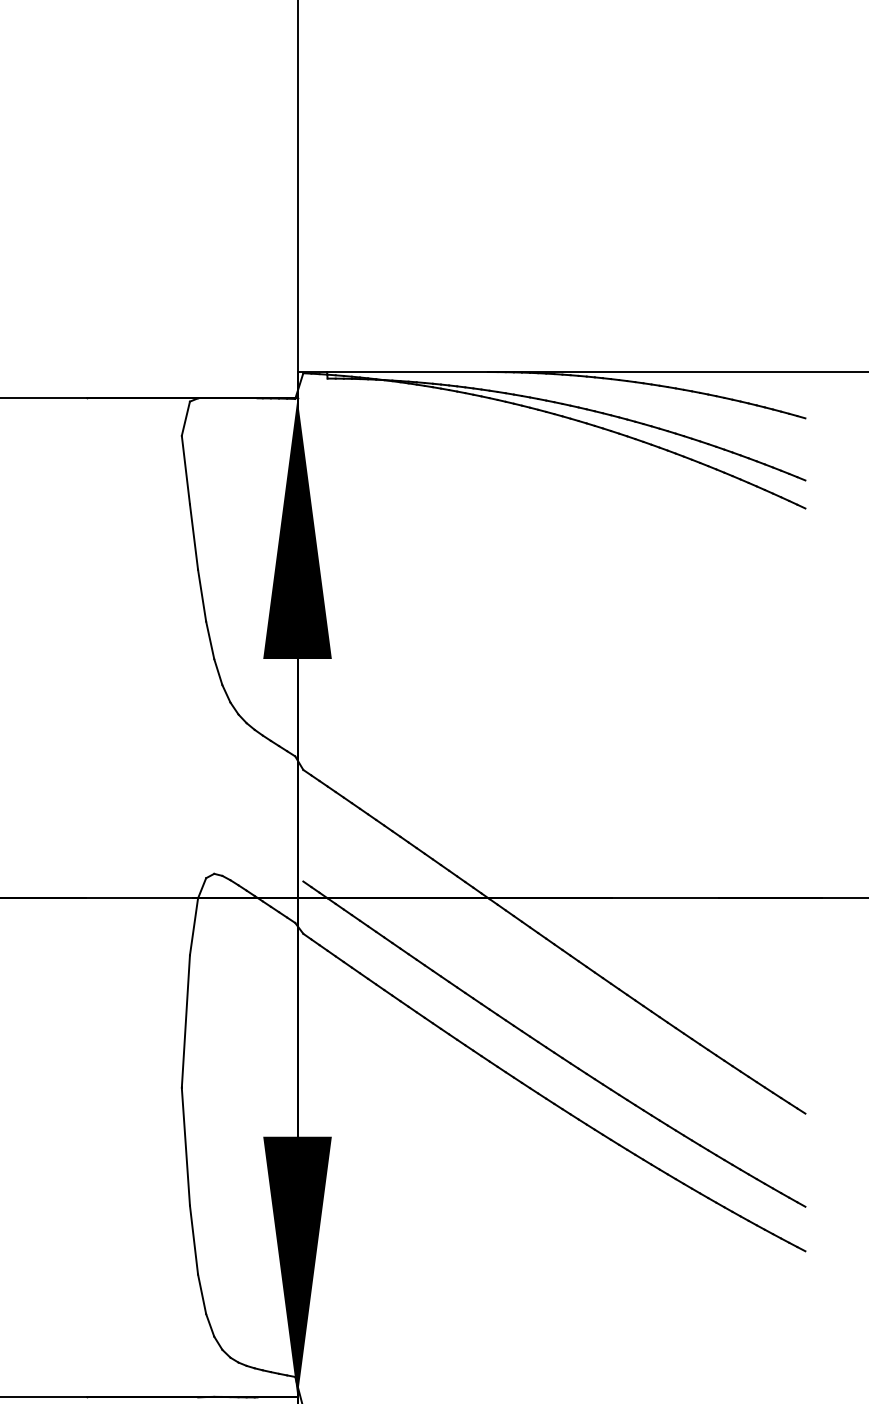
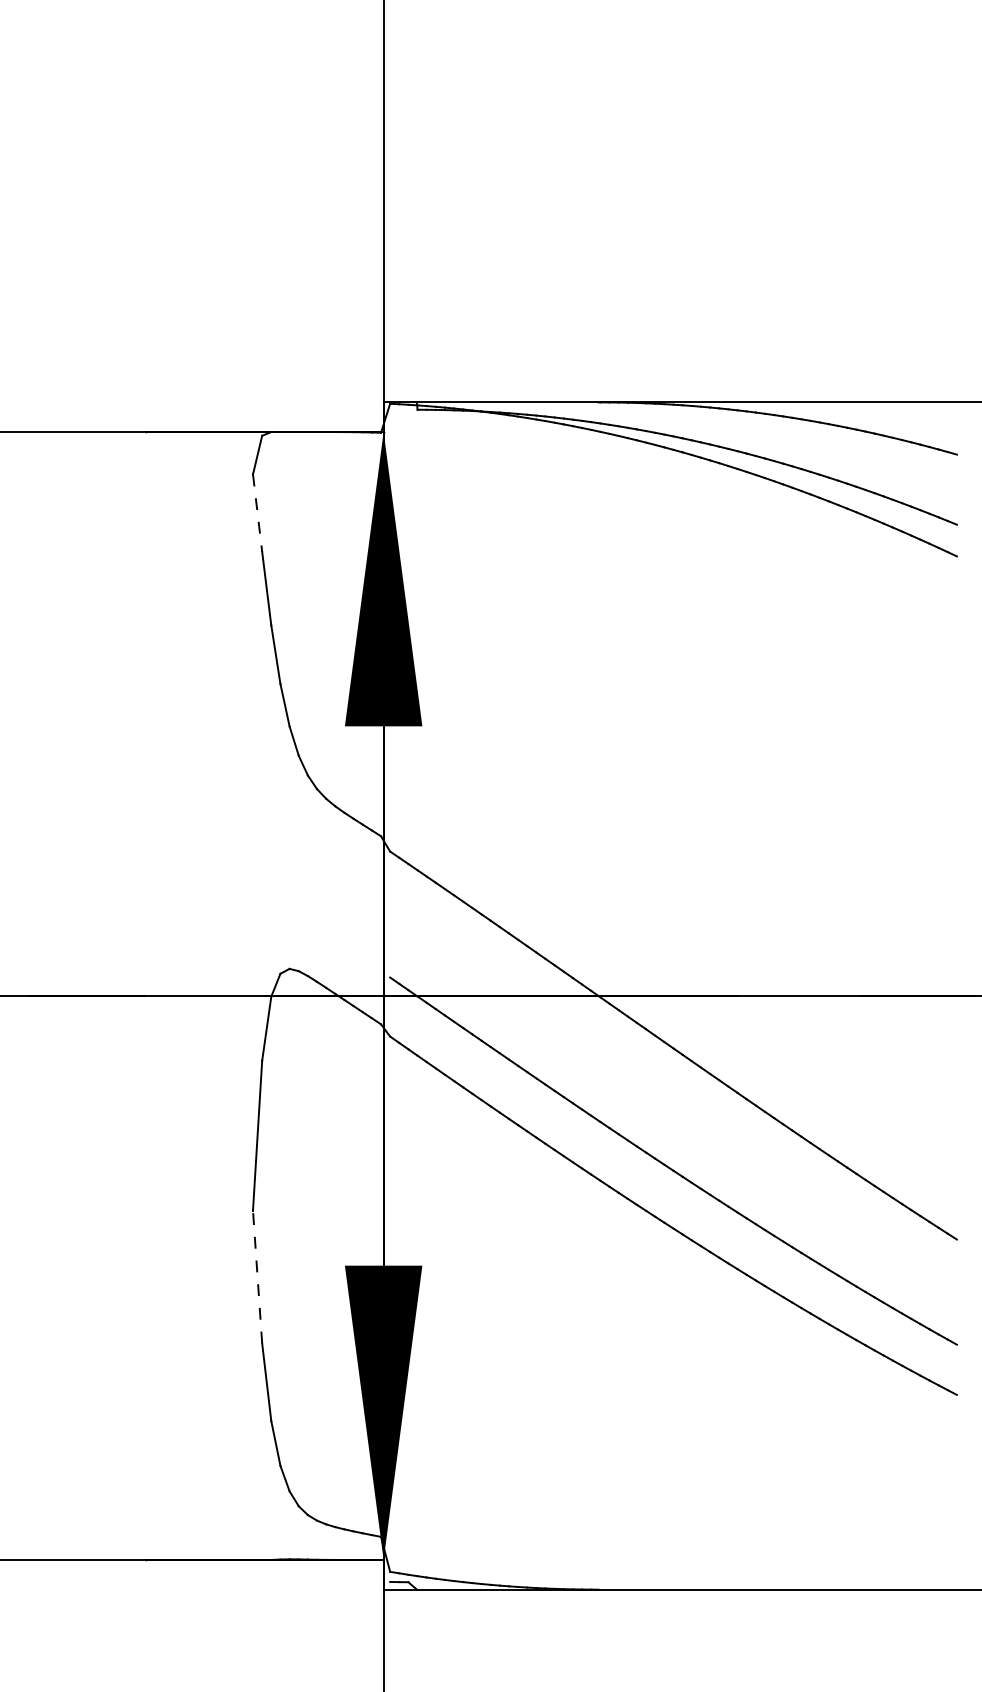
line: (185, 470) -> (257, 513), solid -> dashed
line: (185, 1146) -> (257, 1276), solid -> dashed

